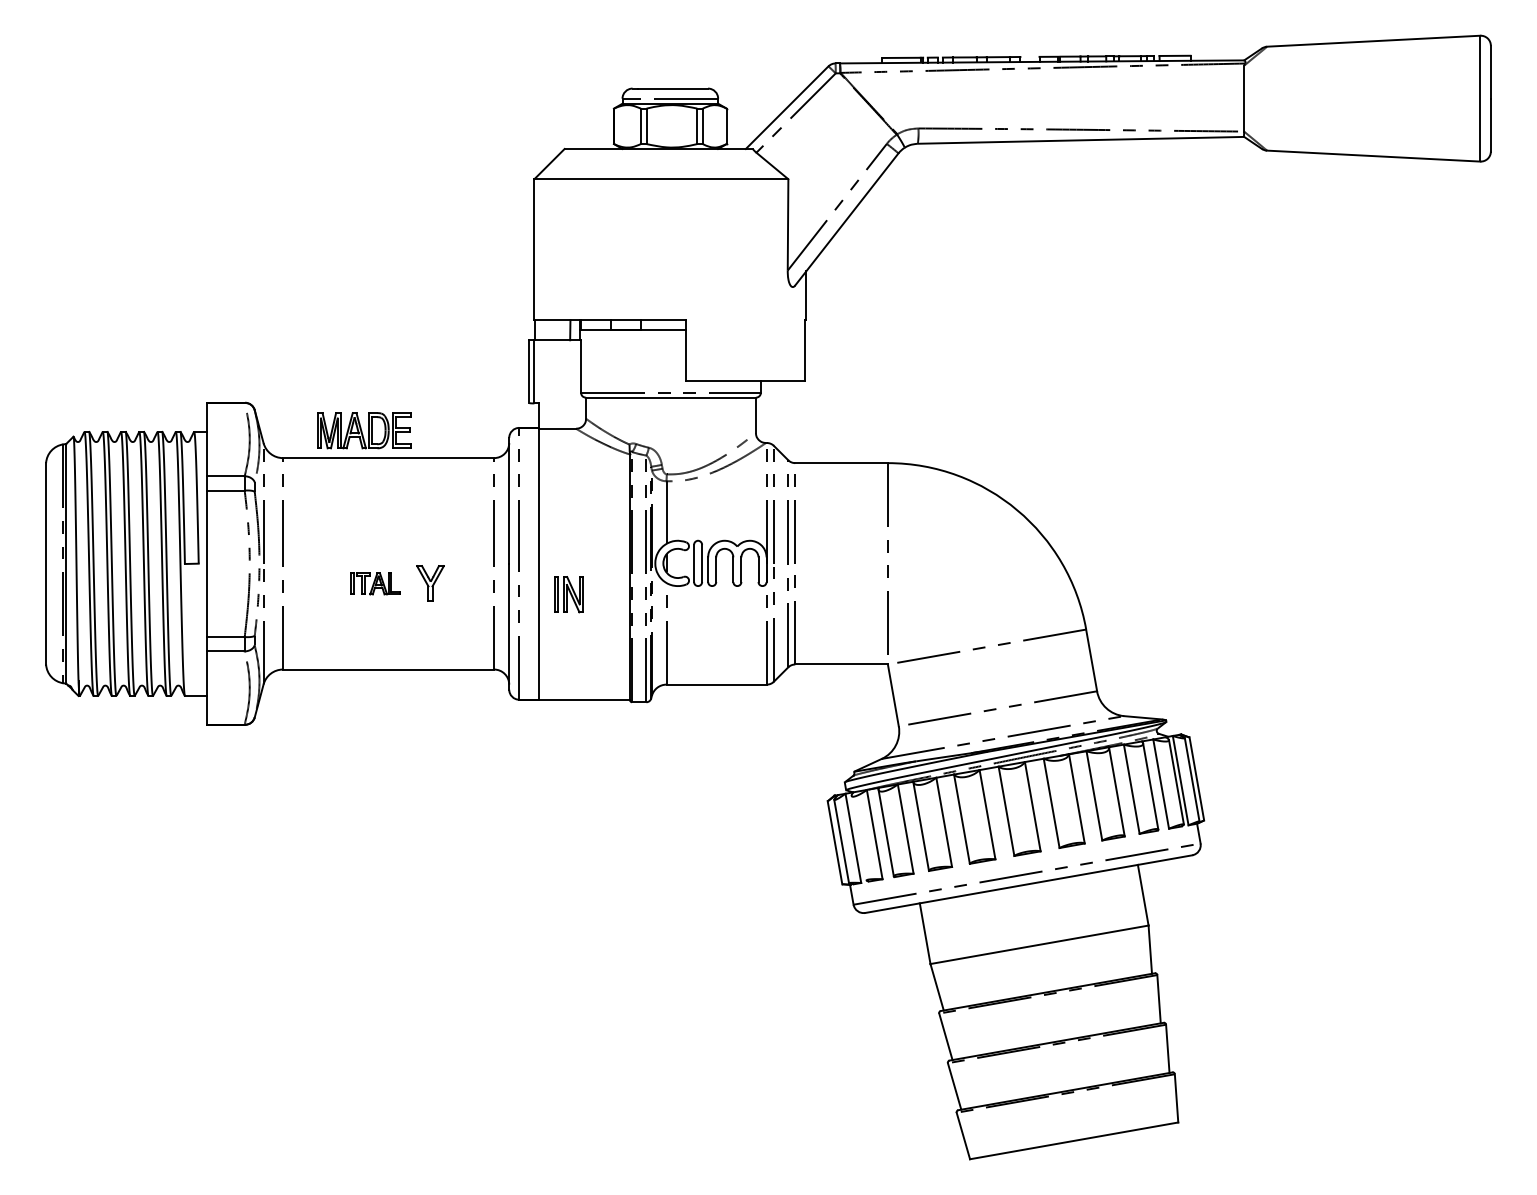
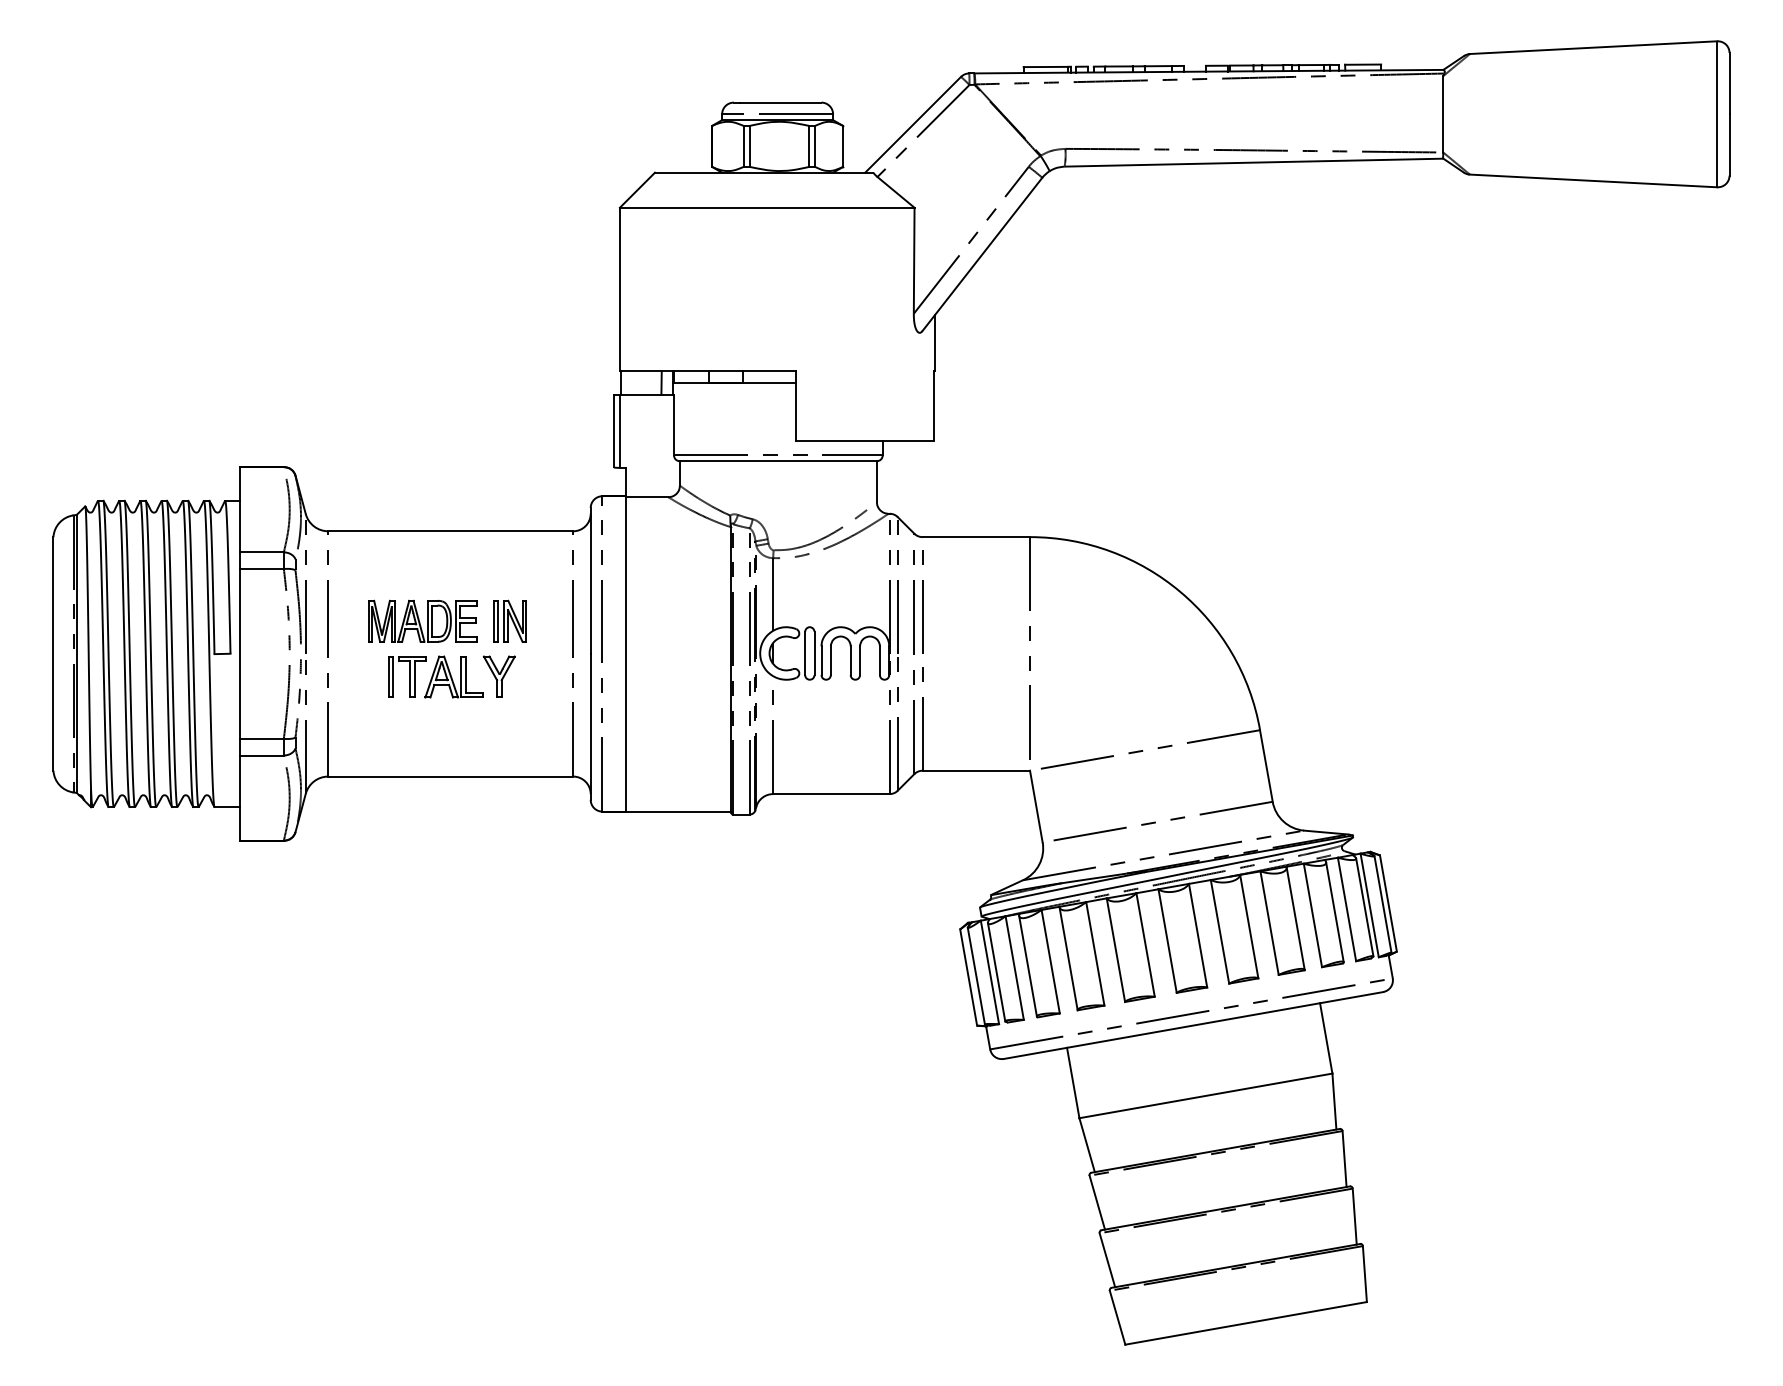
part: (364, 430) -> (422, 621), moved
part: (375, 583) -> (435, 676), size x1.67
part: (568, 594) -> (509, 621), moved
line: (858, 837) -> (995, 971), added

